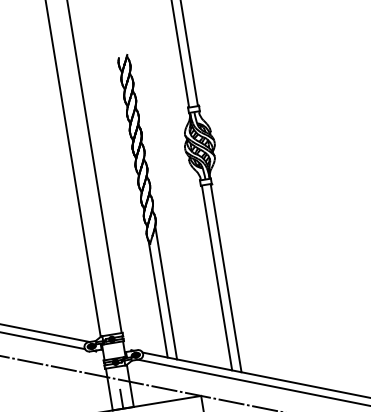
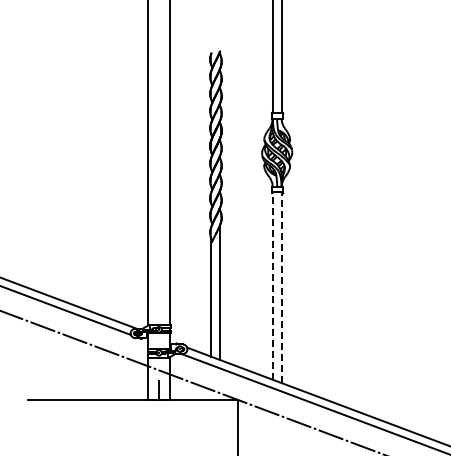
line: (216, 278) -> (272, 286), solid -> dashed
line: (226, 278) -> (281, 288), solid -> dashed

